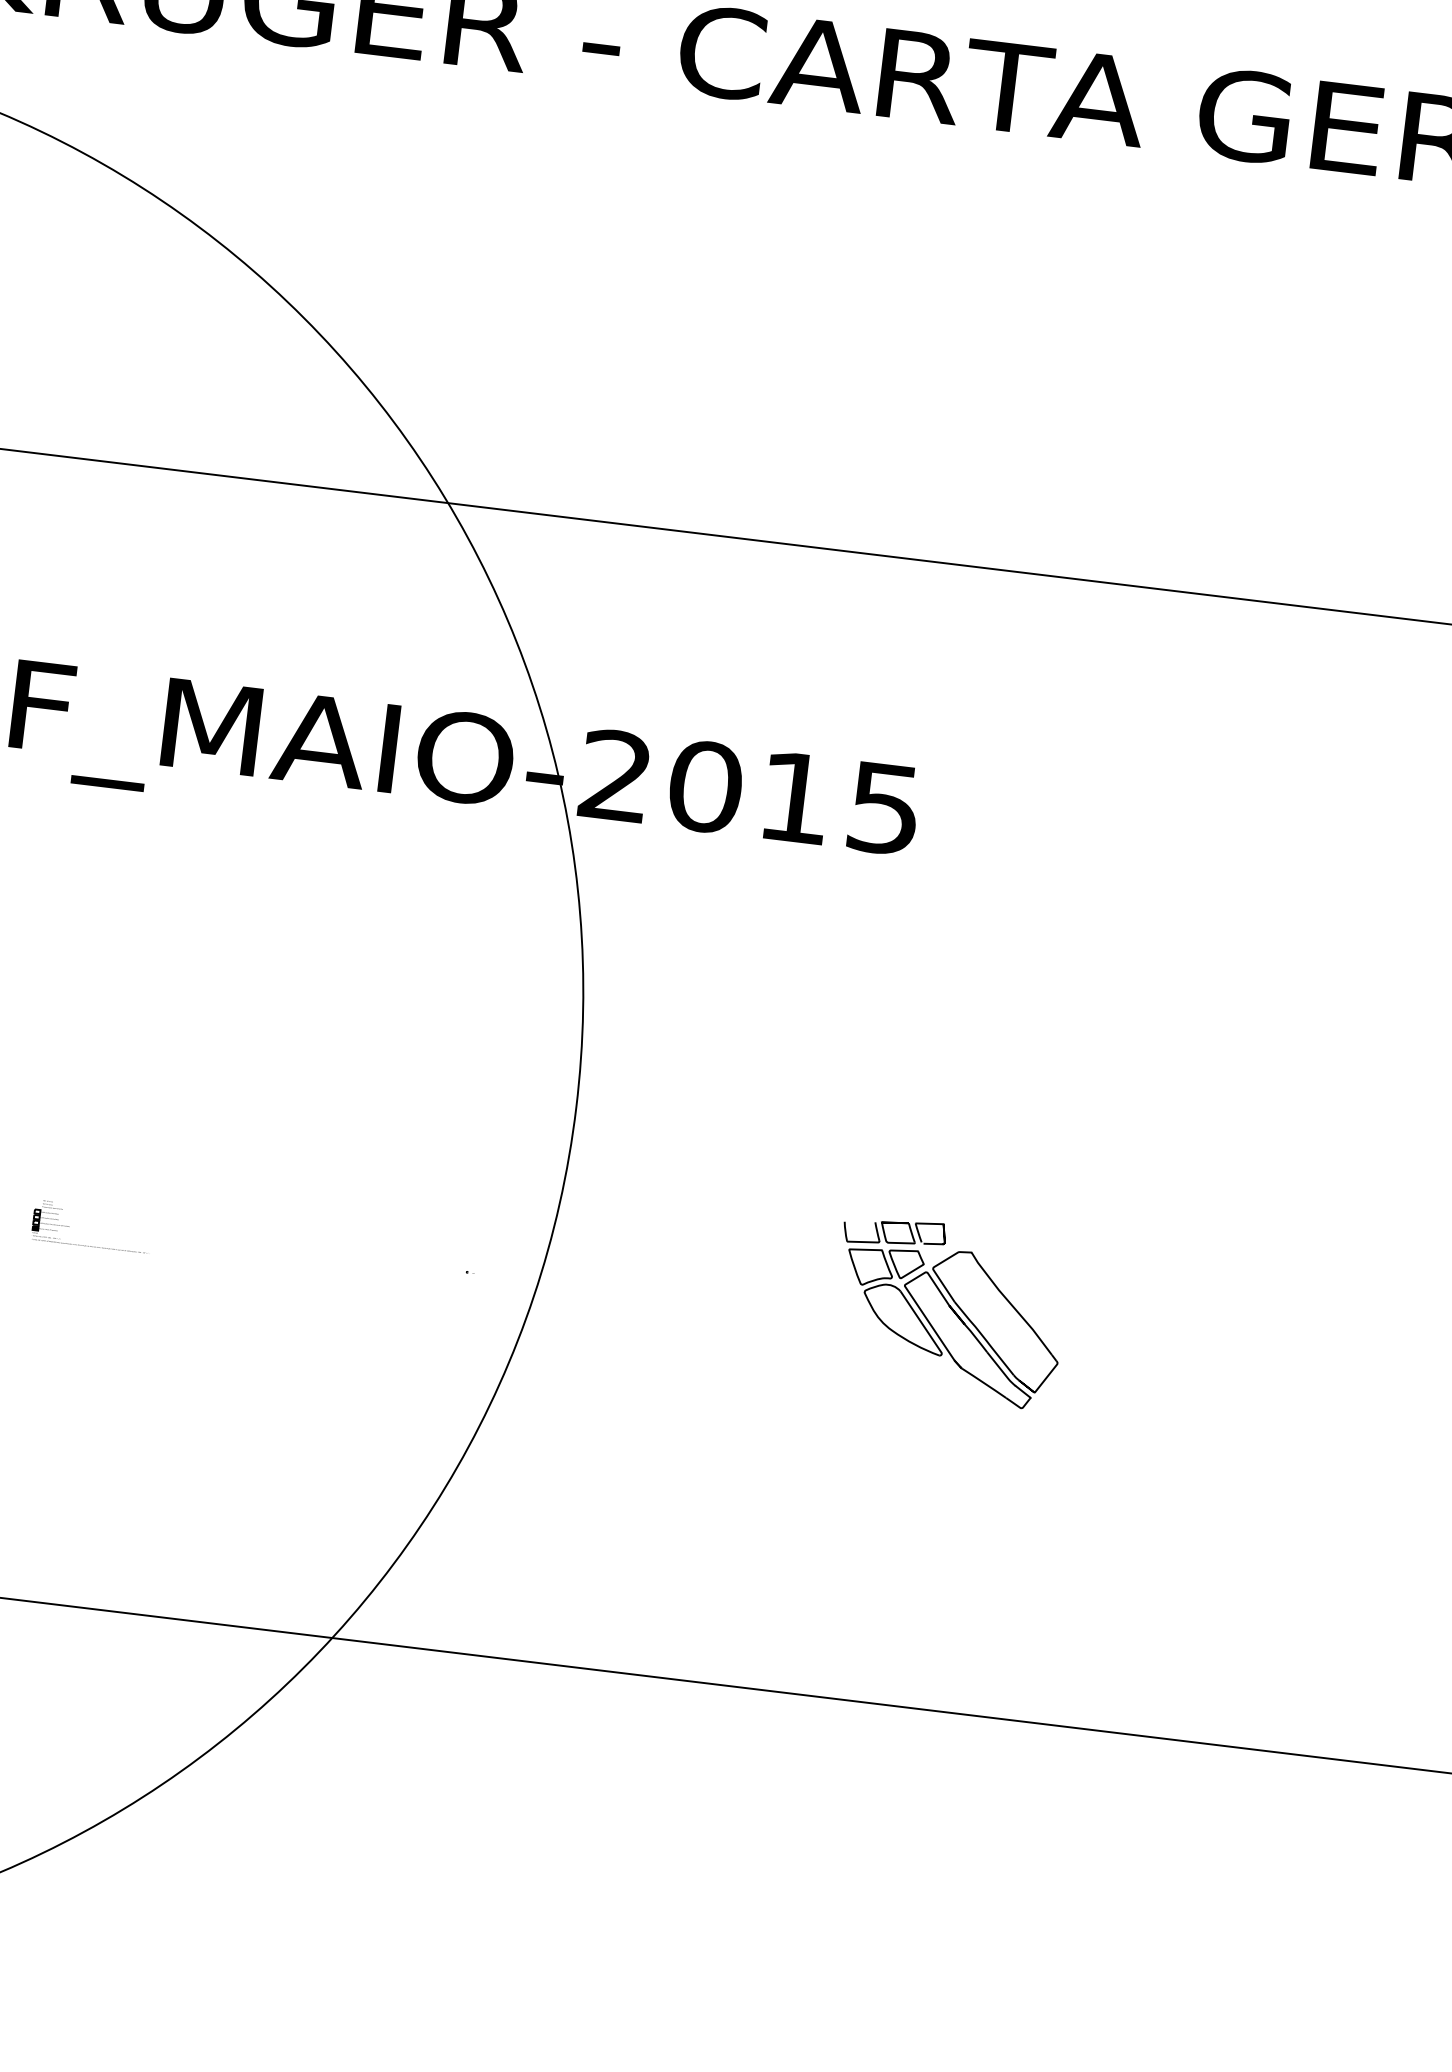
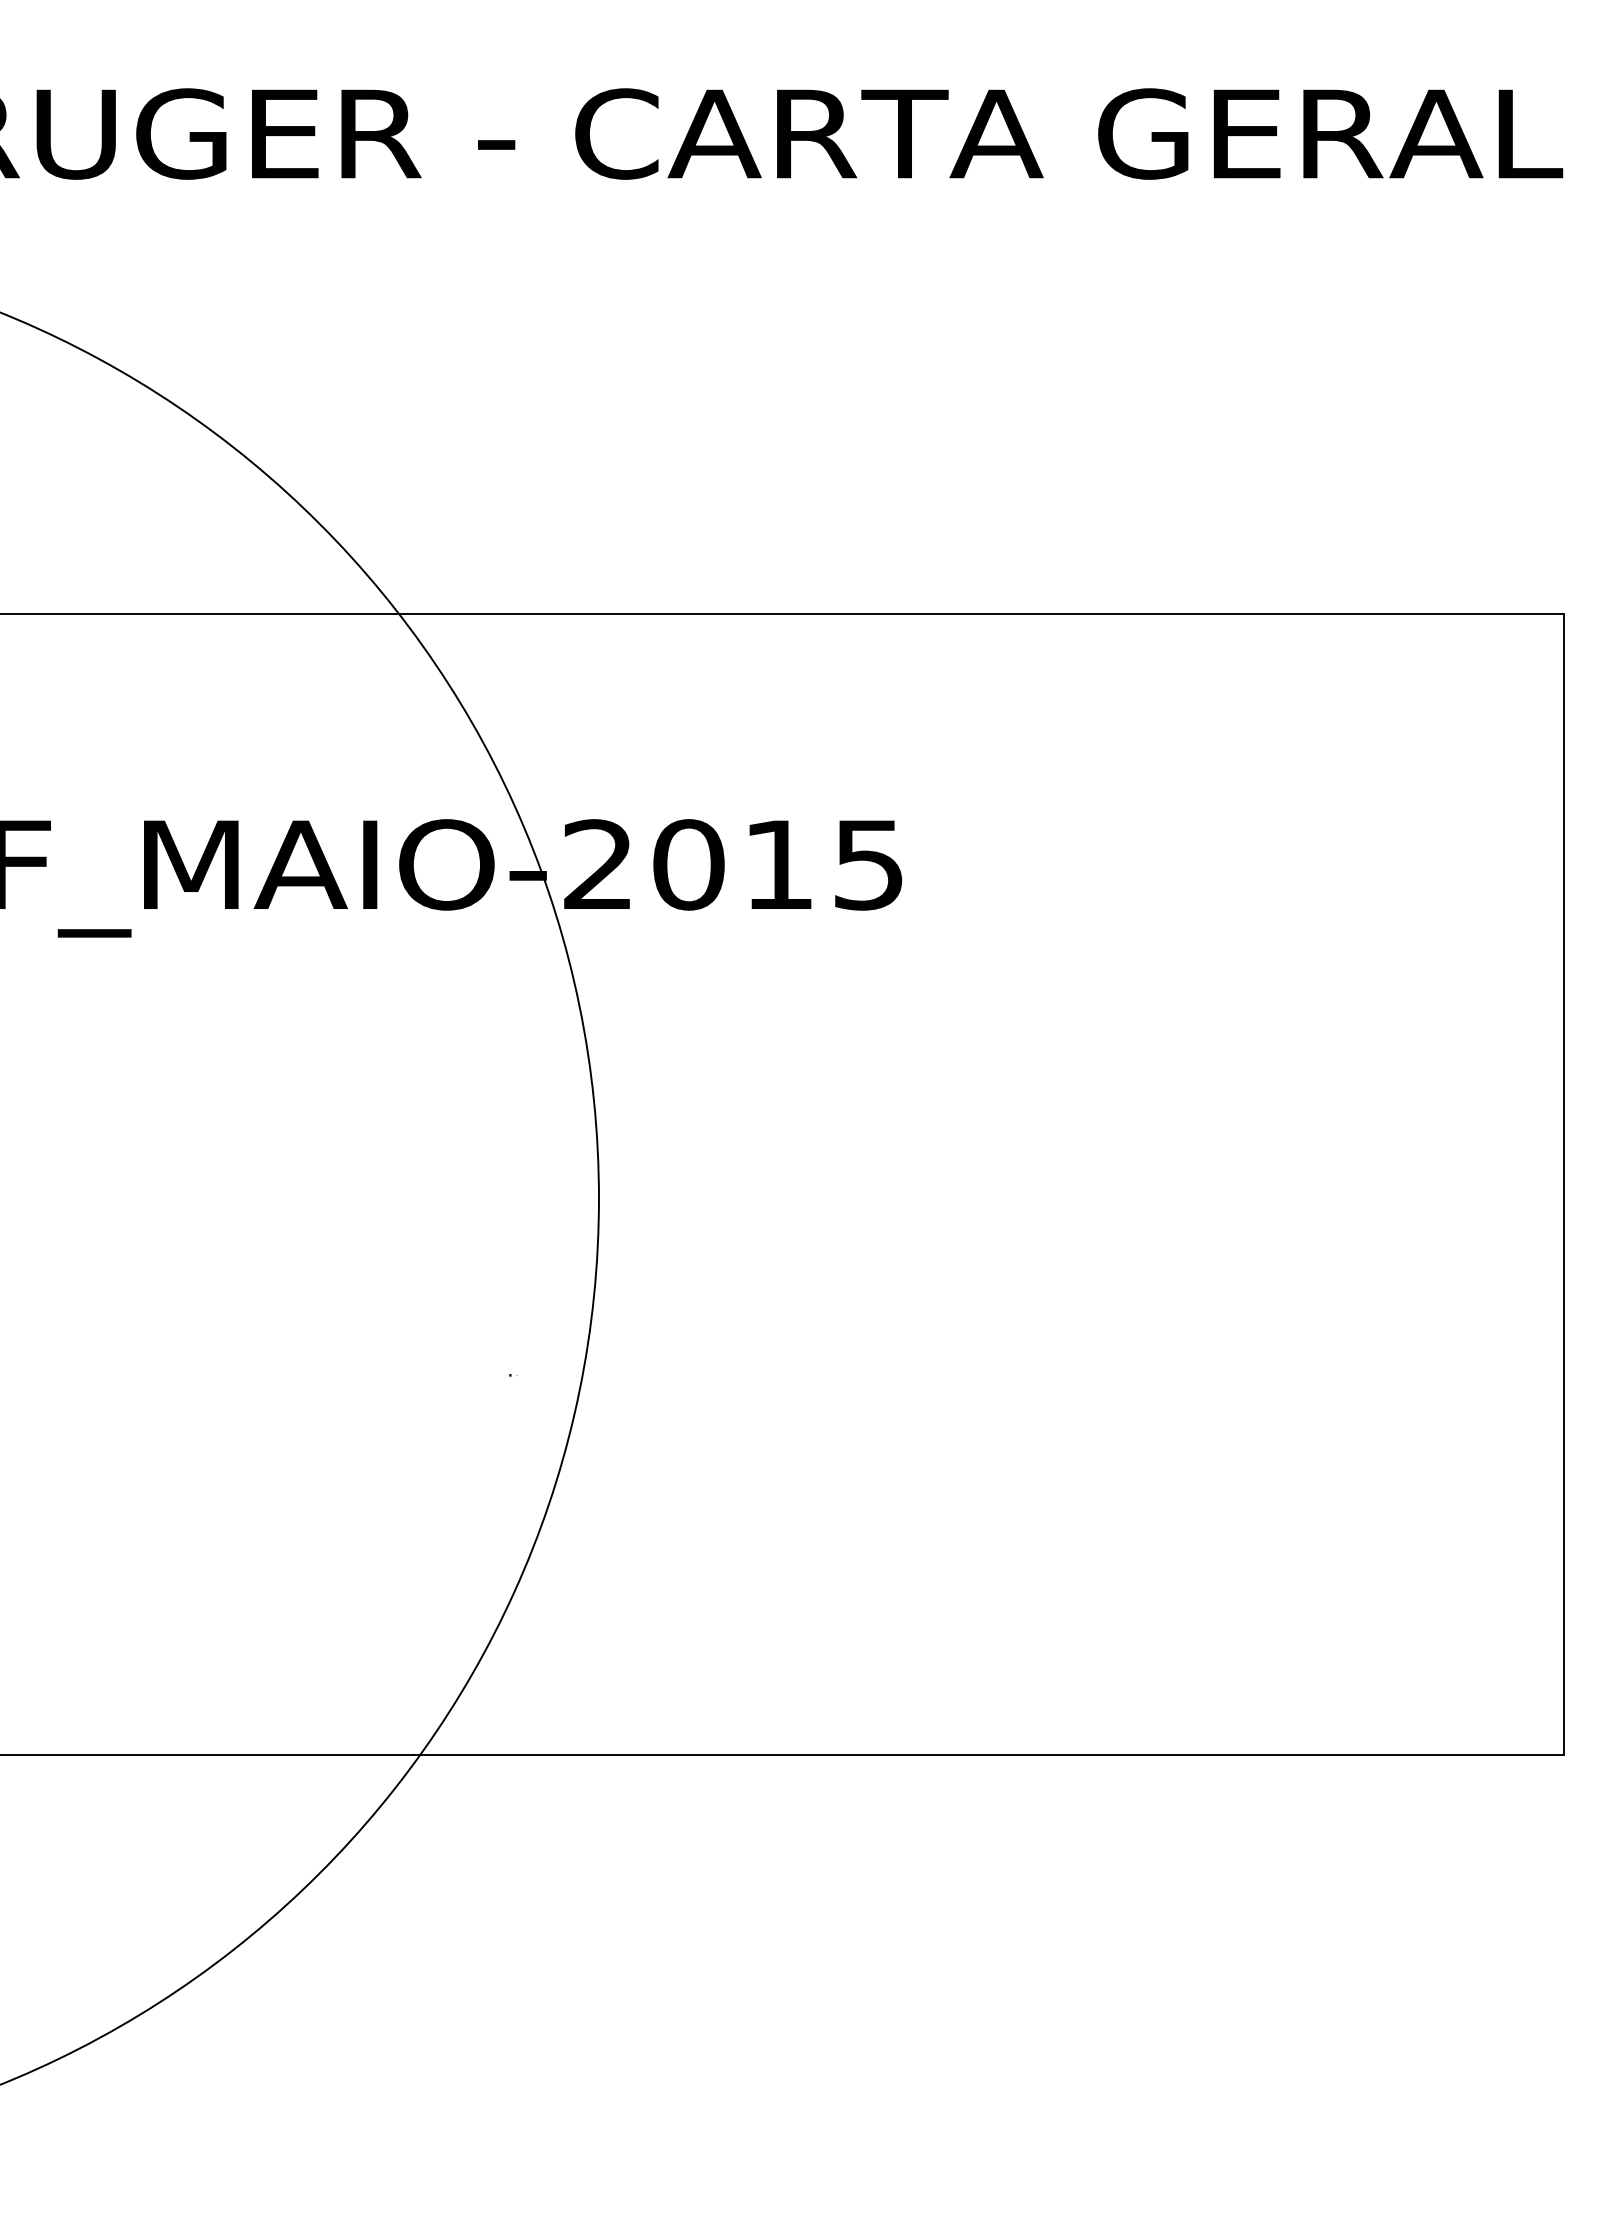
part: (90, 1245) -> (133, 1394), removed
part: (949, 1311) -> (993, 1356), removed

